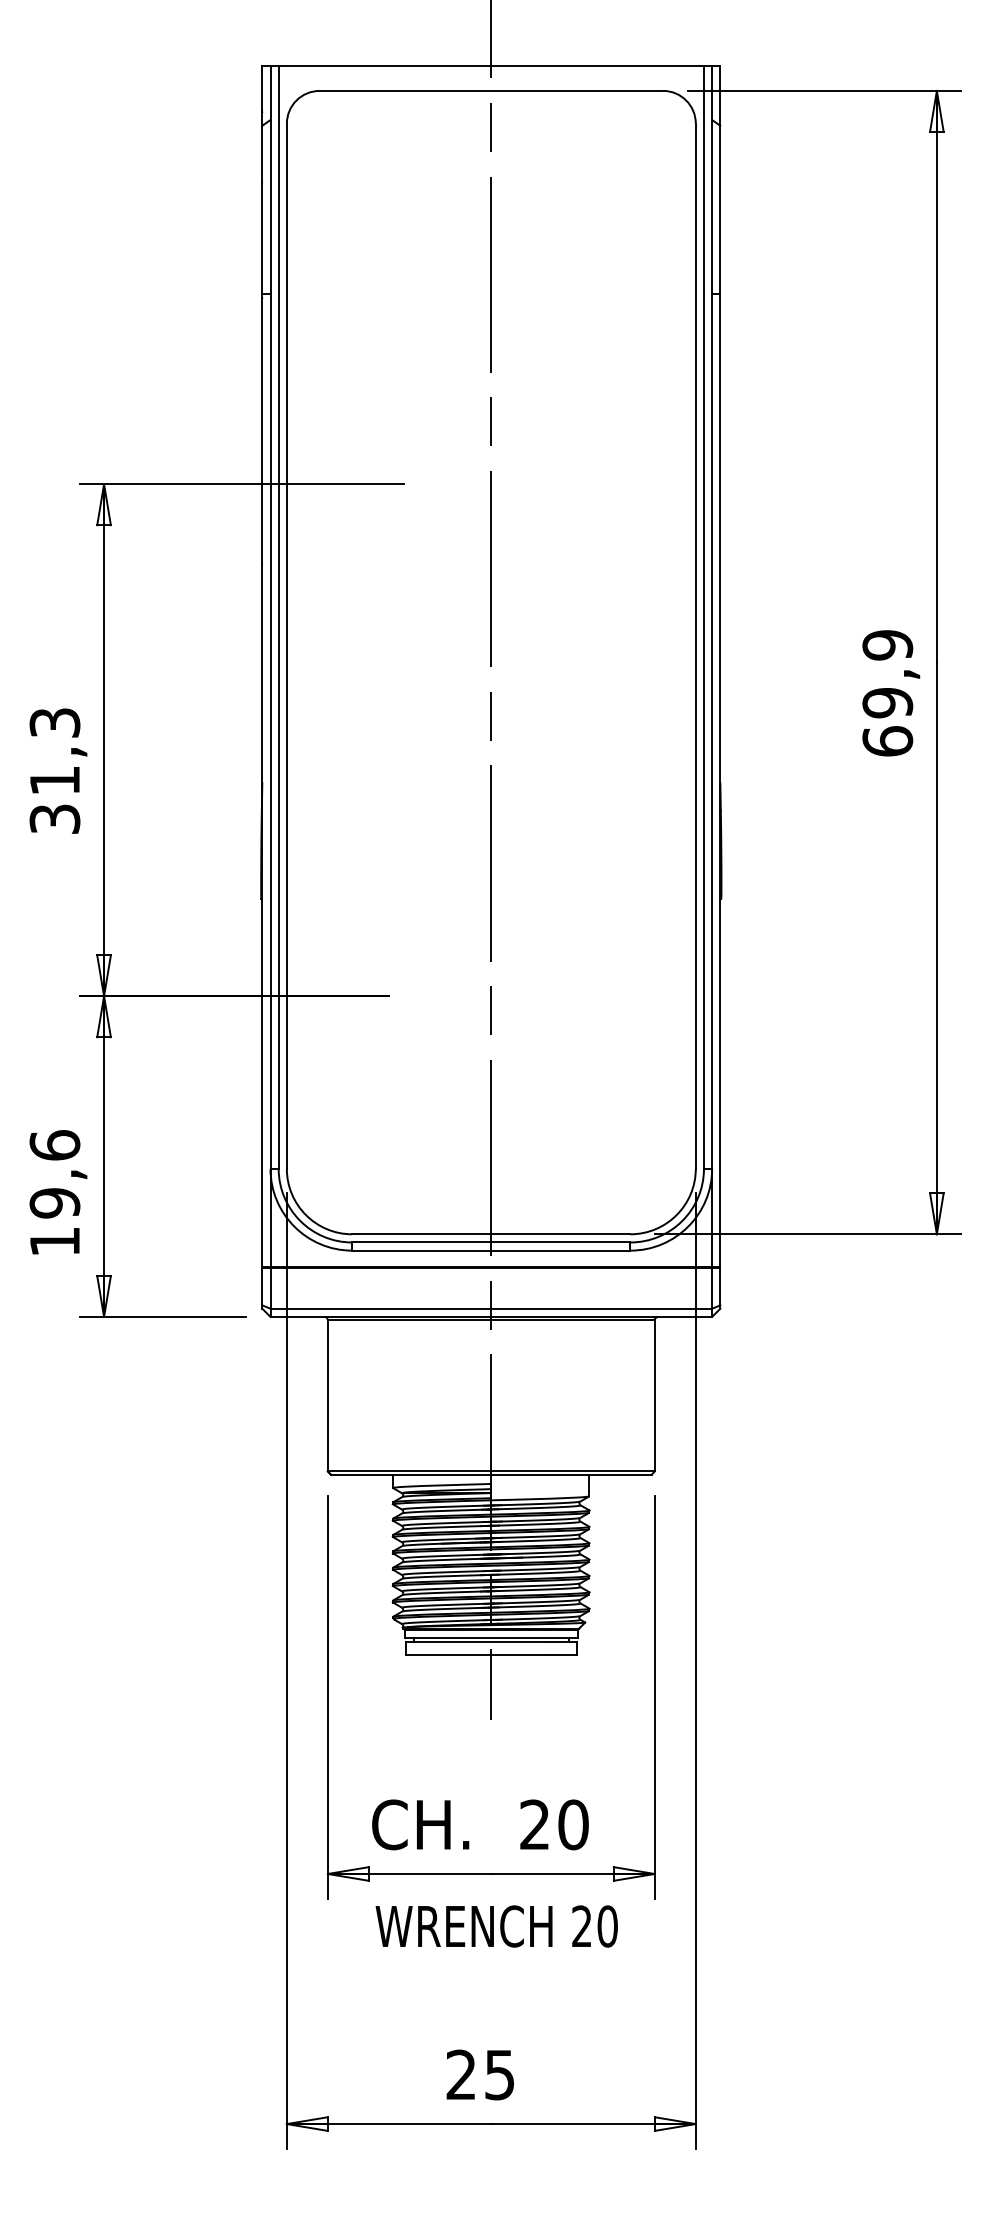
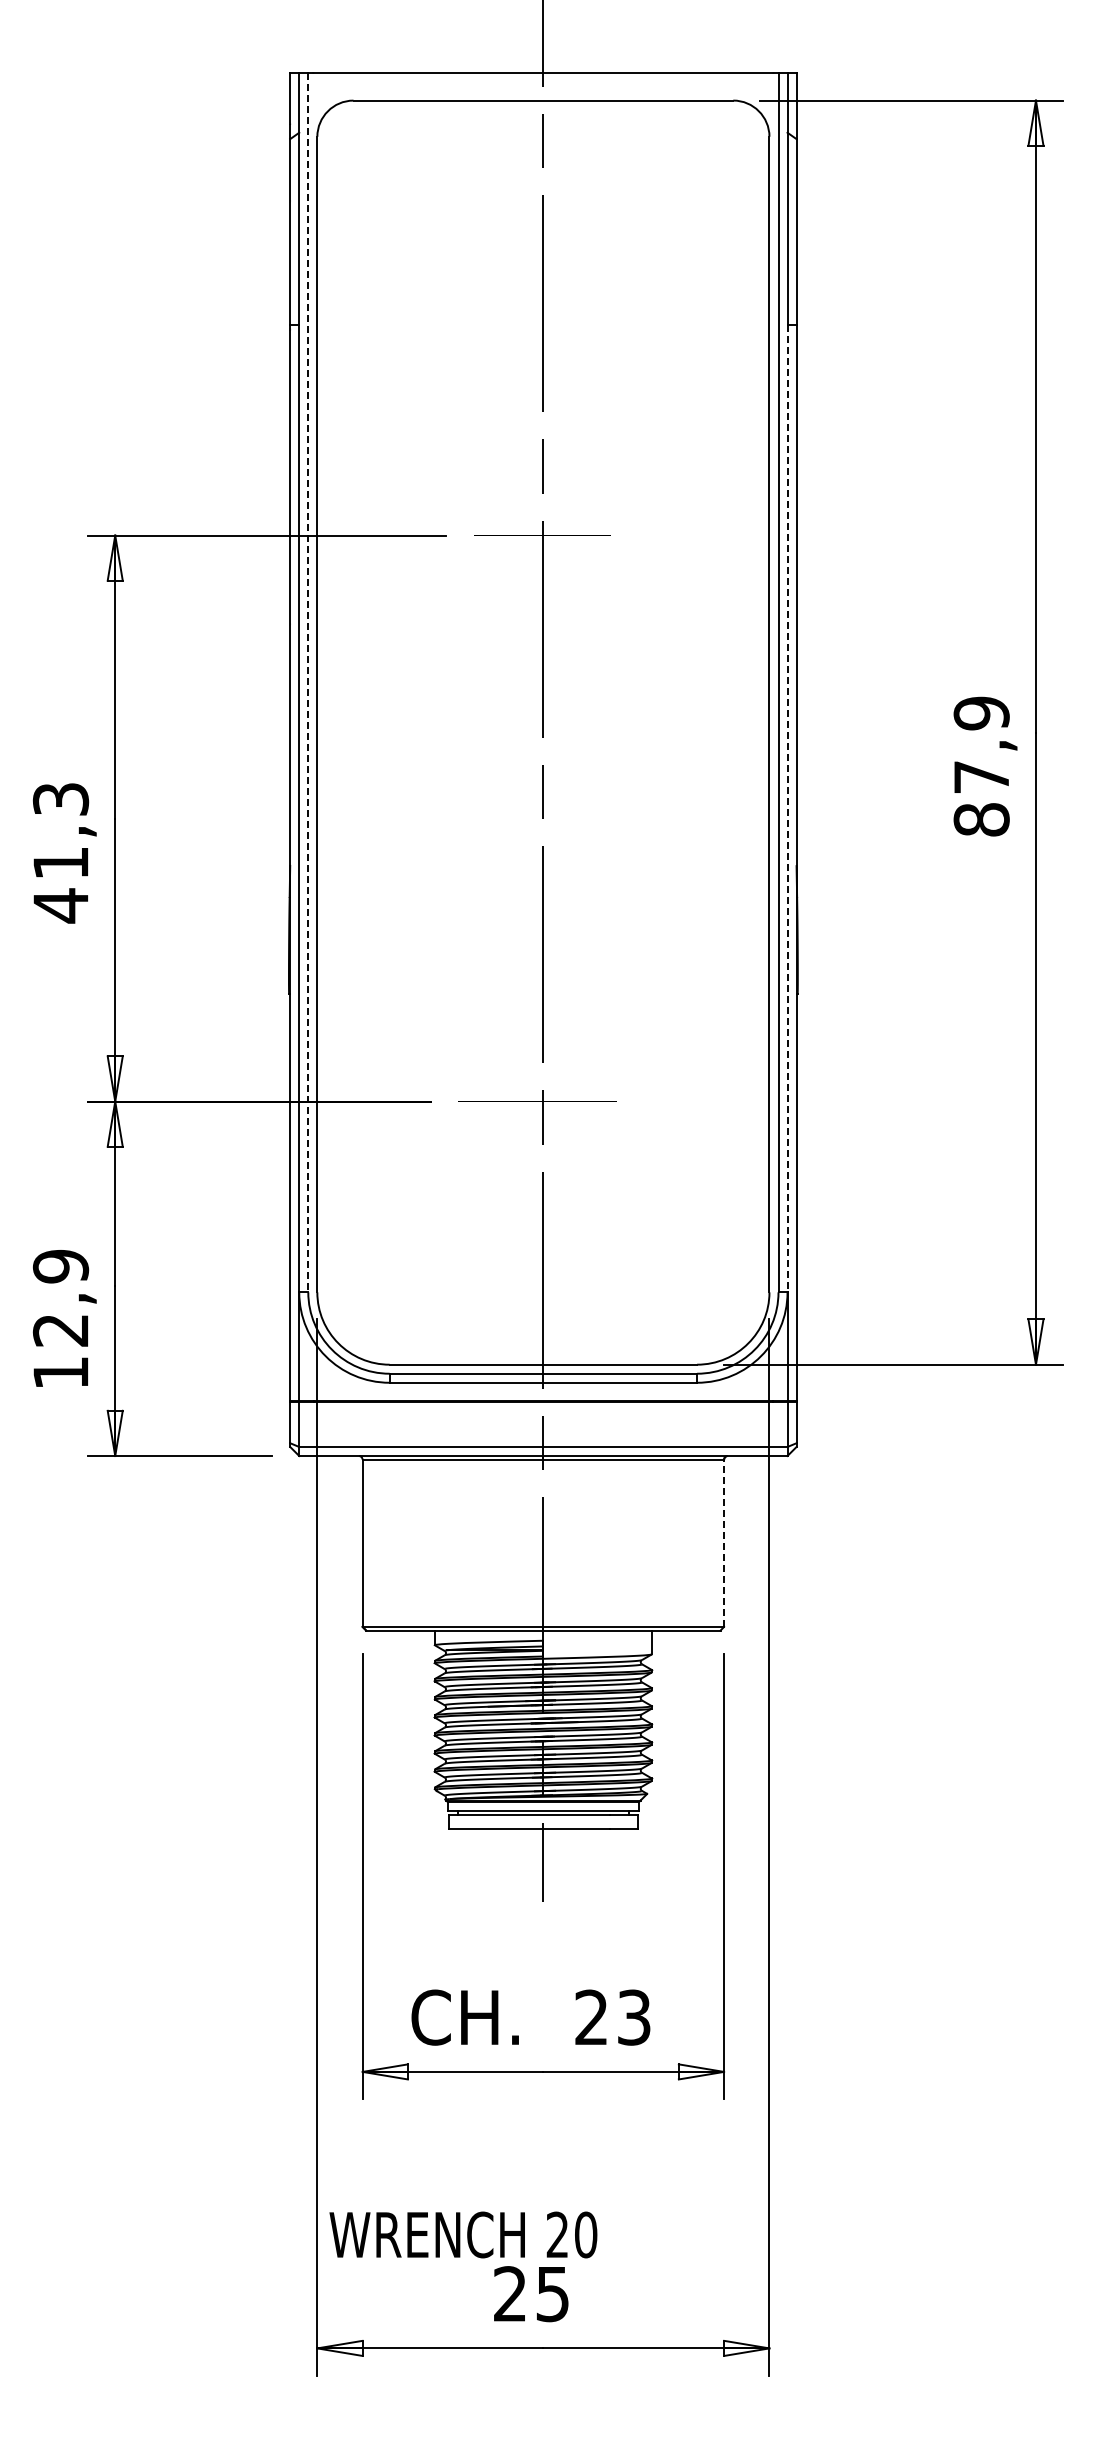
line: (278, 618) -> (308, 683), solid -> dashed
text: (887, 722) -> (981, 798), 69,9 -> 87,9
line: (712, 731) -> (787, 808), solid -> dashed
text: (54, 818) -> (60, 905), 31,3 -> 41,3
text: (54, 1174) -> (60, 1298), 19,6 -> 12,9
line: (655, 1396) -> (724, 1543), solid -> dashed
text: (573, 1824) -> (634, 2017), 20 -> 23
text: (496, 1926) -> (463, 2234), moved

